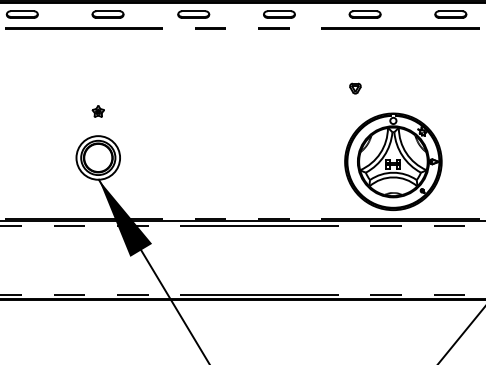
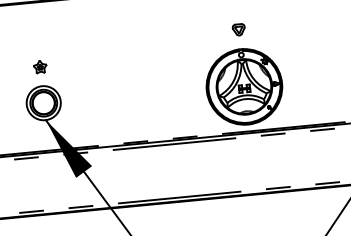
part: (355, 88) -> (239, 29), size x1.43
part: (98, 111) -> (40, 66), size x1.43
part: (393, 161) -> (244, 86), moved

